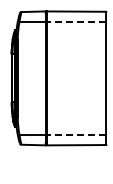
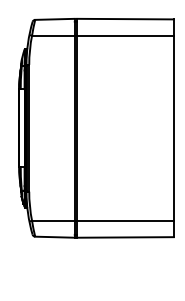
line: (76, 21) -> (125, 35), dashed -> solid
line: (76, 135) -> (125, 221), dashed -> solid

